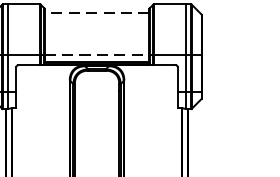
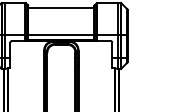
line: (95, 13) -> (60, 8), dashed -> solid
line: (97, 54) -> (61, 34), dashed -> solid

